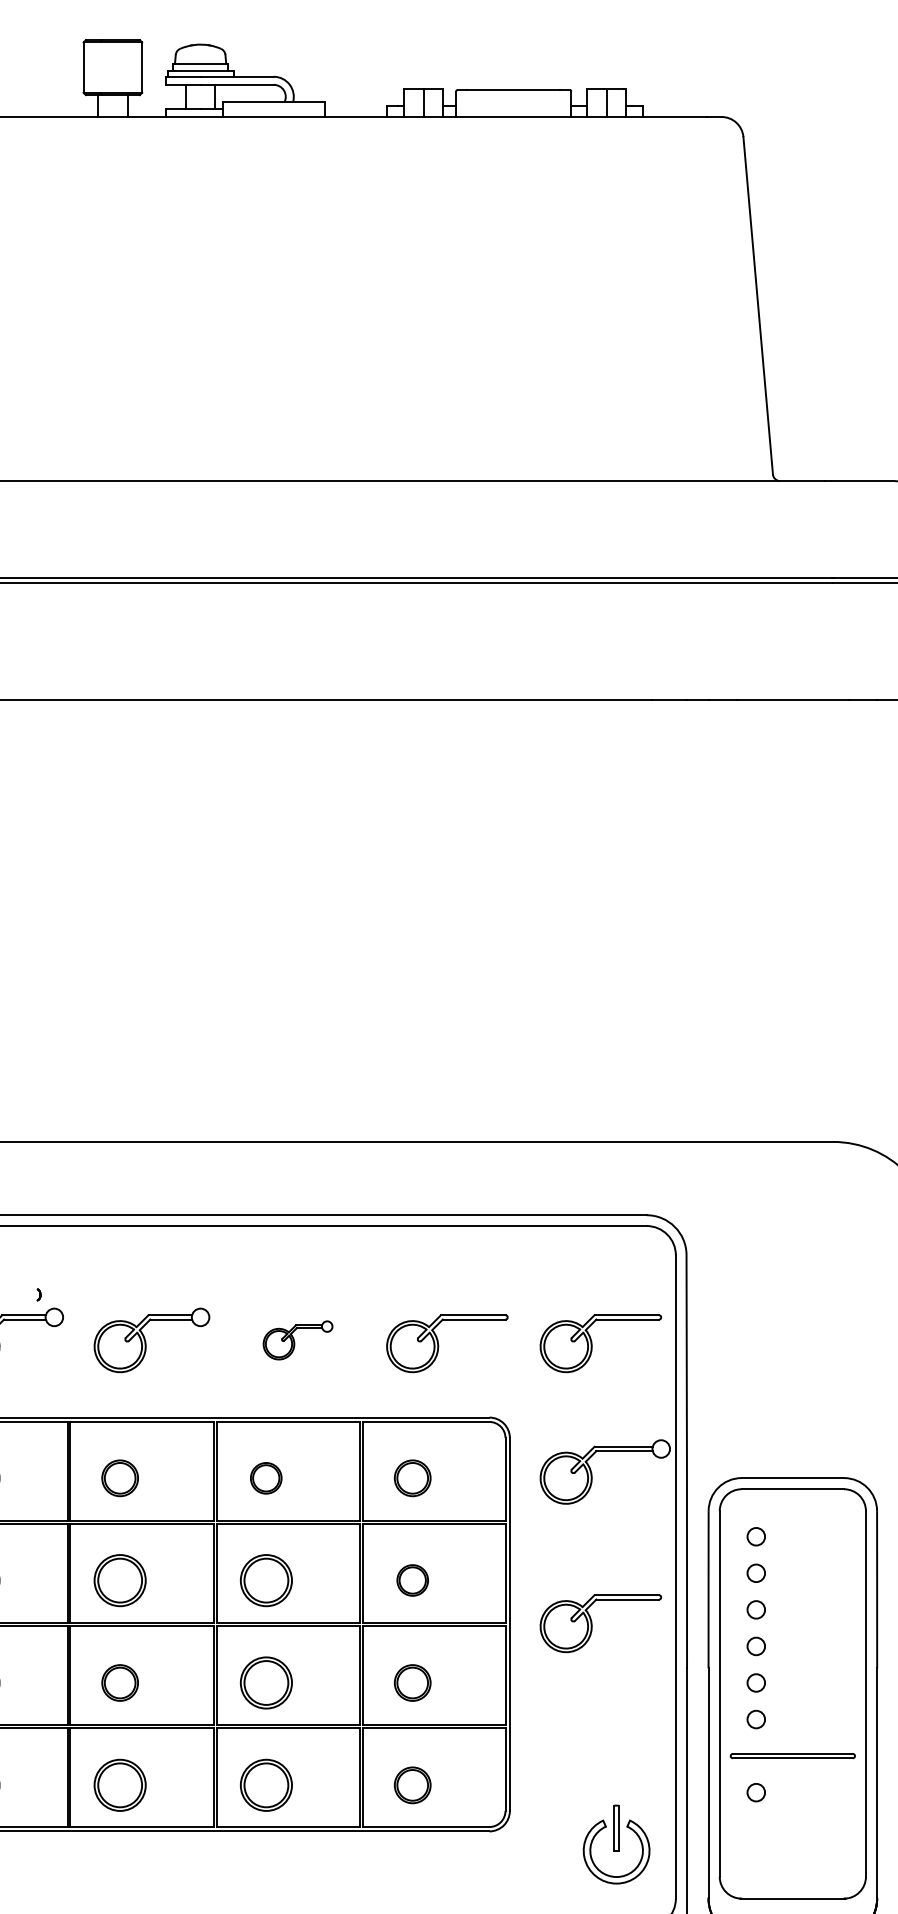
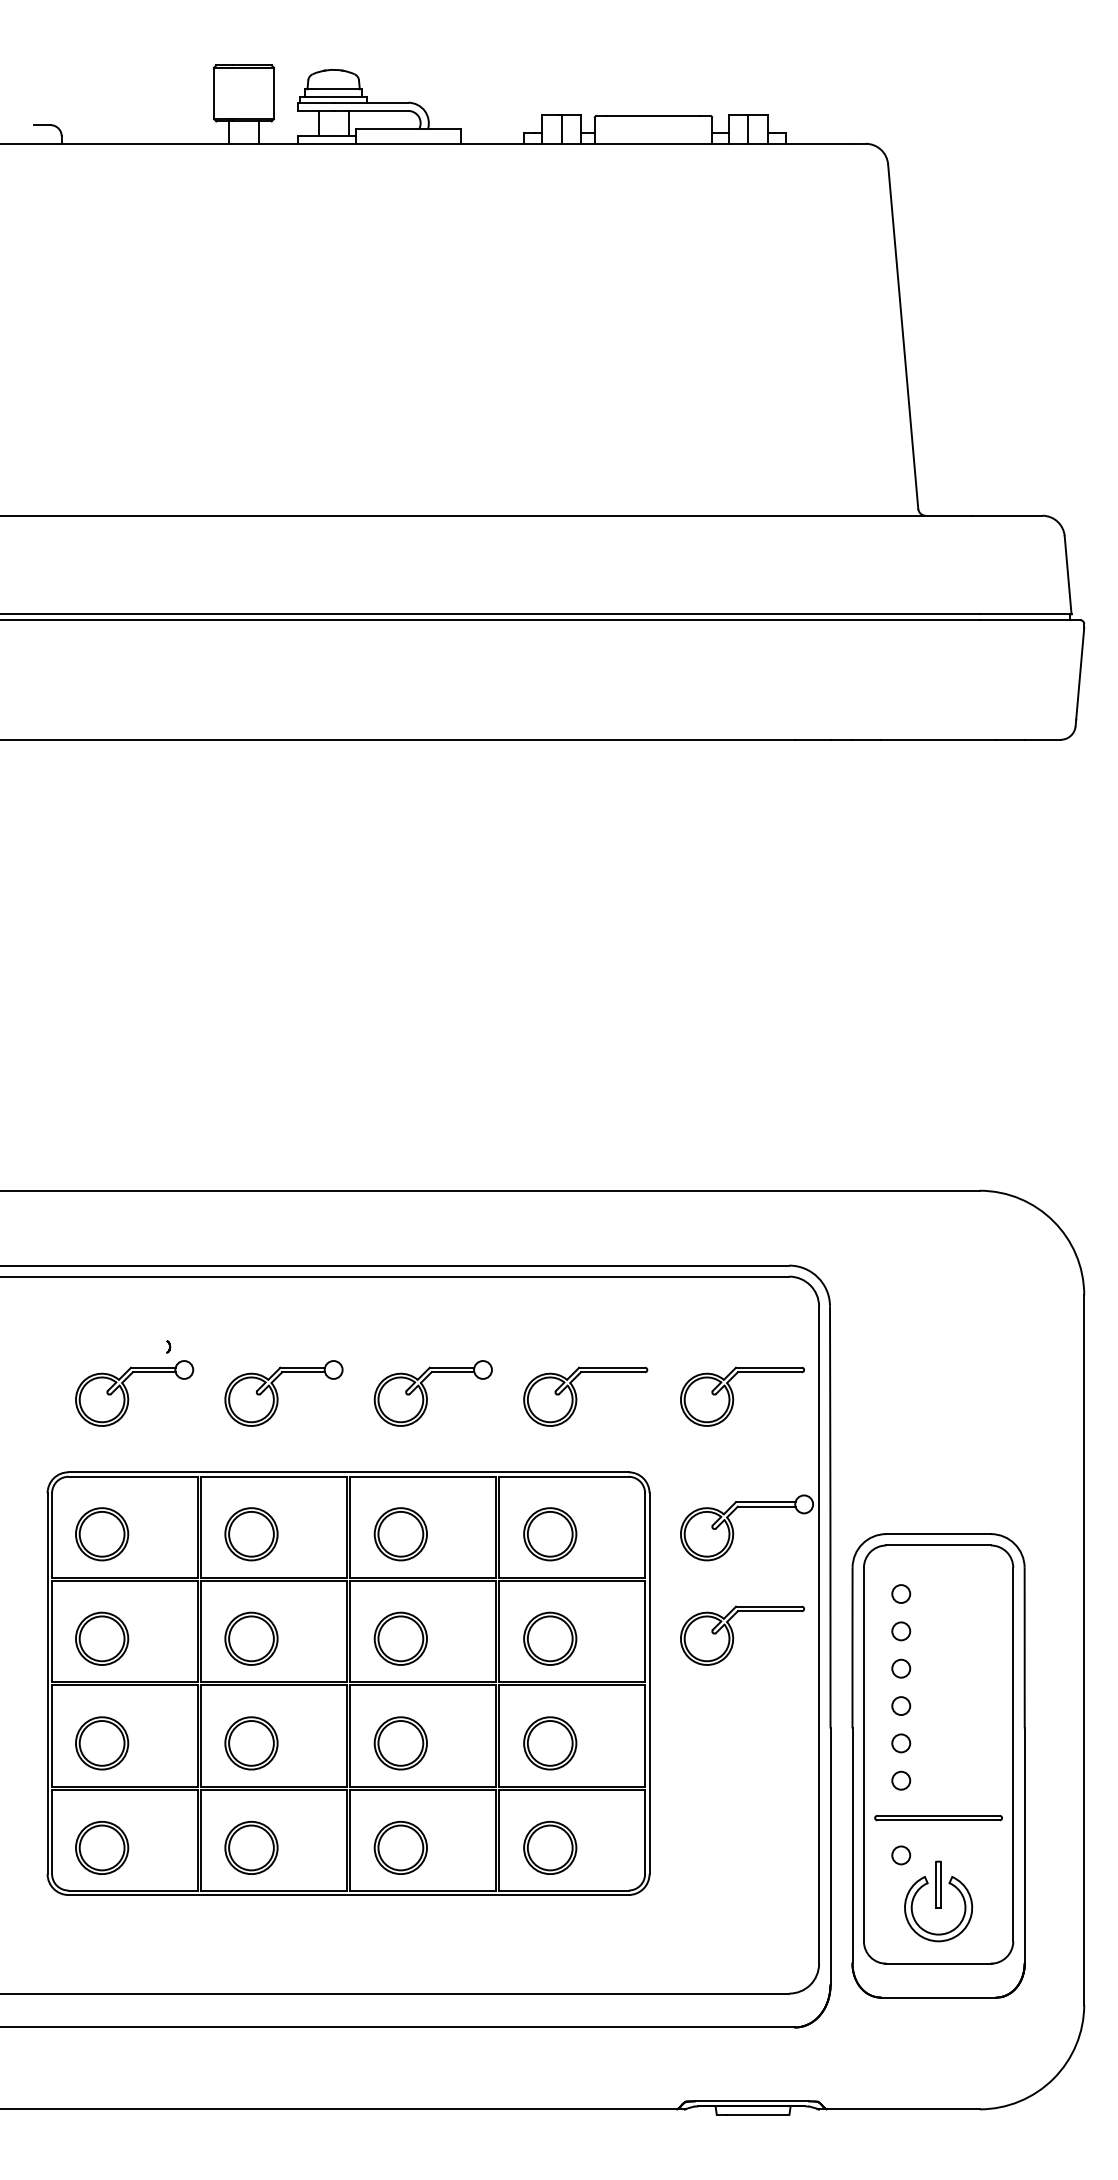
part: (297, 1340) -> (432, 1393), size x1.67
part: (120, 1478) -> (251, 1534), size x1.43
part: (266, 1478) -> (400, 1534), size x1.67
part: (412, 1478) -> (550, 1534), size x1.43
part: (412, 1580) -> (550, 1638), size x1.67
part: (593, 1625) -> (734, 1637), moved
part: (120, 1683) -> (251, 1743), size x1.43
part: (412, 1683) -> (550, 1743), size x1.43
part: (412, 1784) -> (550, 1847), size x1.43
part: (616, 1844) -> (938, 1901), moved

